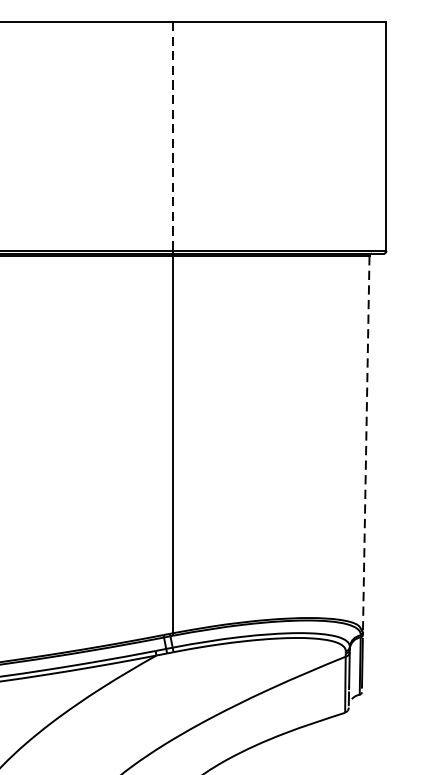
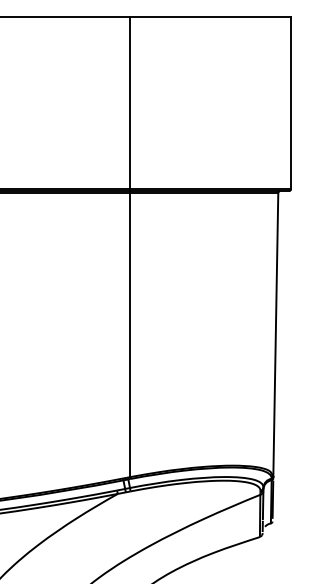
line: (173, 137) -> (130, 103), dashed -> solid
line: (365, 443) -> (275, 334), dashed -> solid

